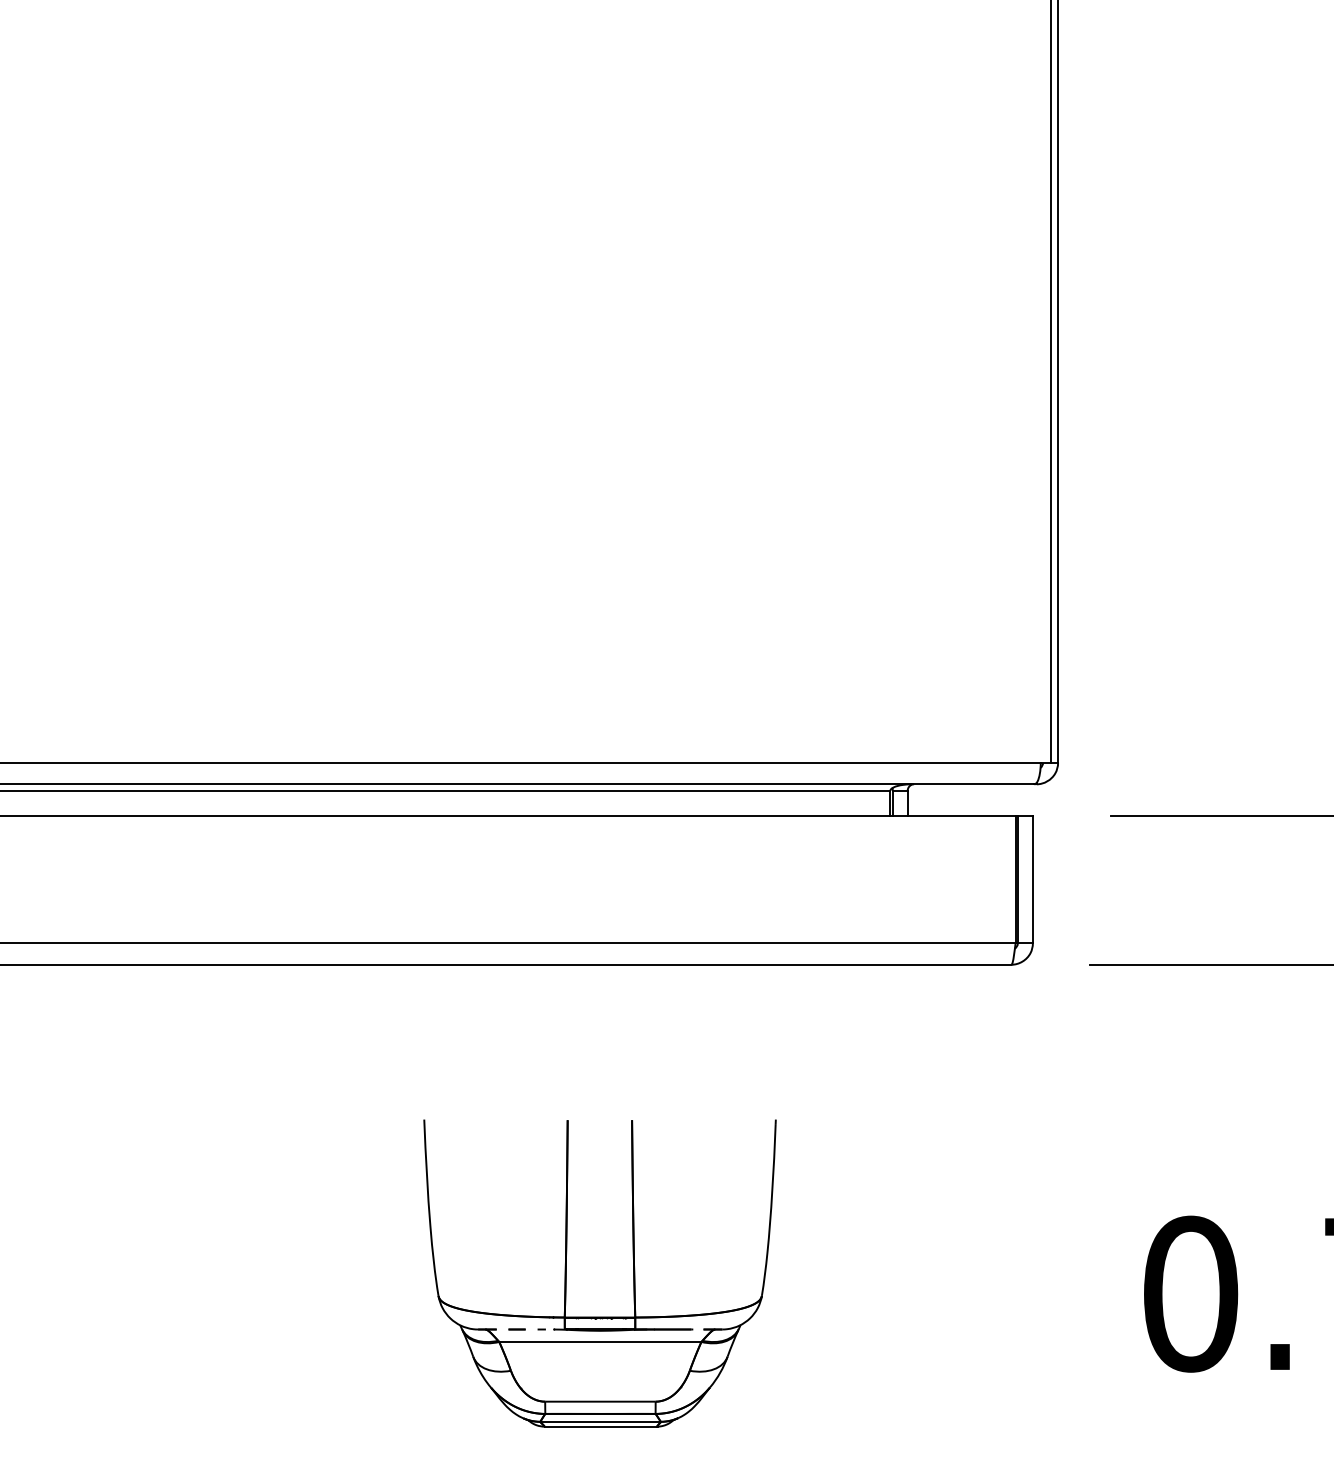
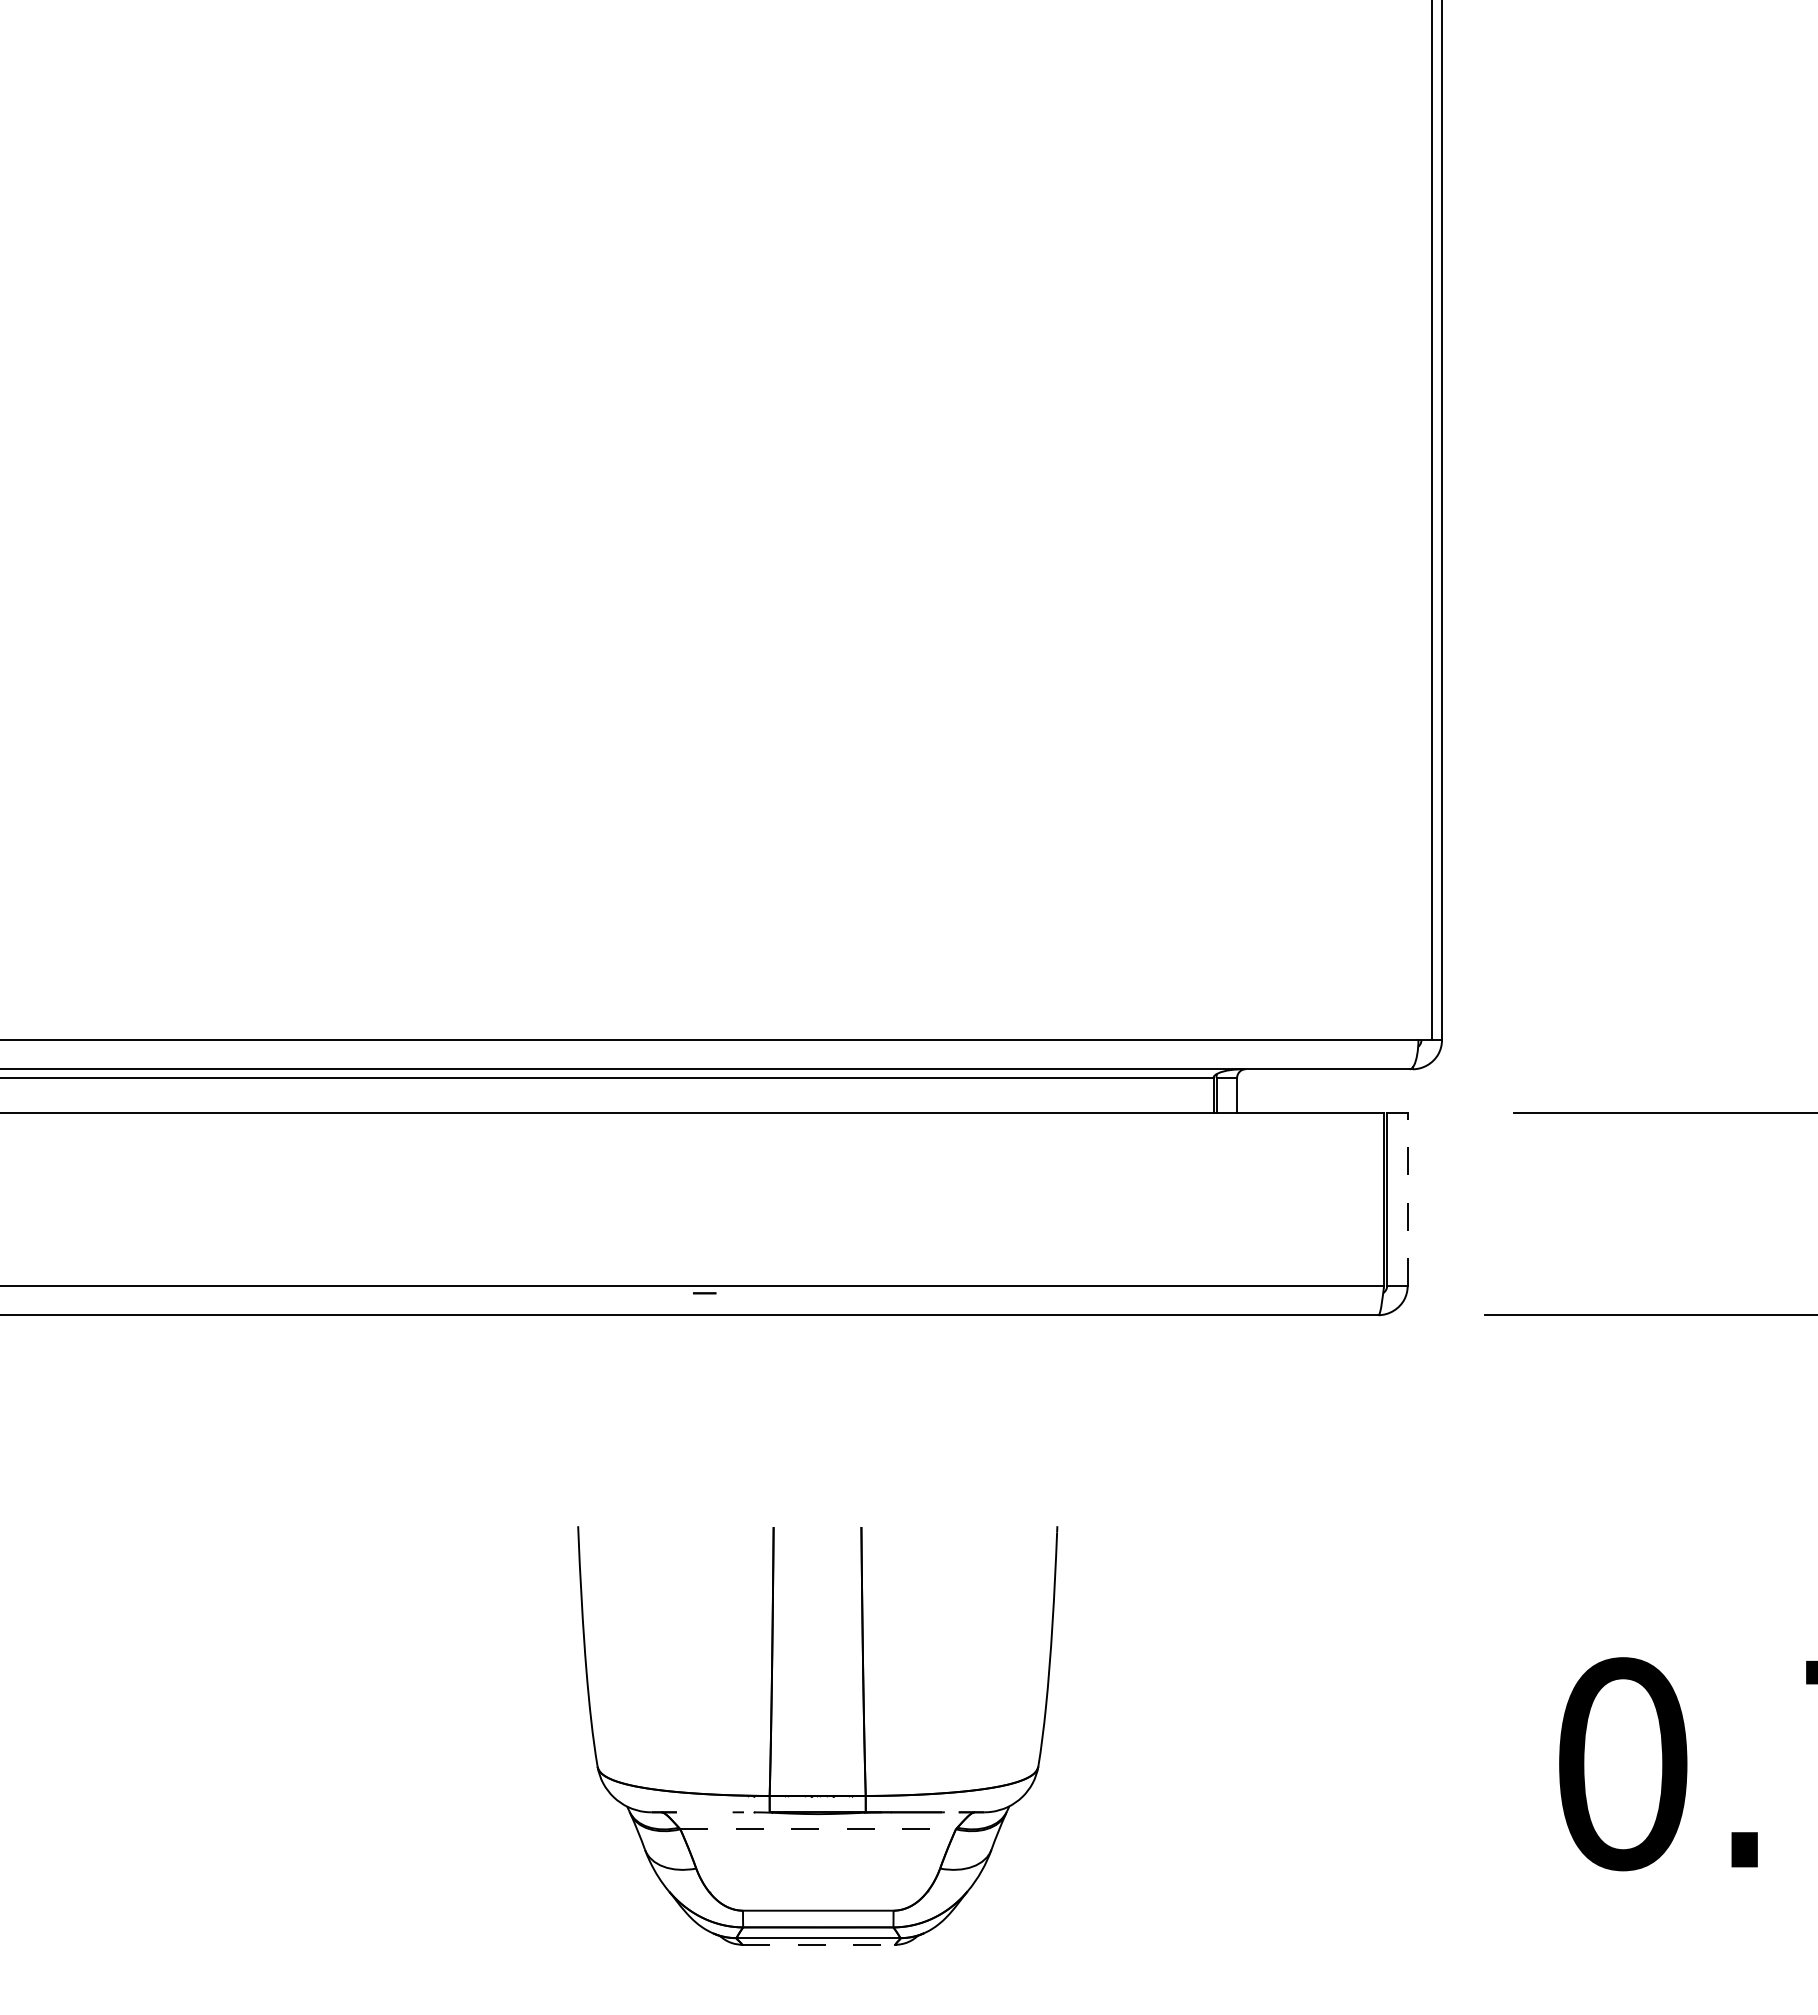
line: (1032, 879) -> (1407, 1199), solid -> dashed
line: (516, 1329) -> (704, 1293), moved
line: (600, 1342) -> (818, 1829), solid -> dashed
line: (601, 1426) -> (819, 1944), solid -> dashed

